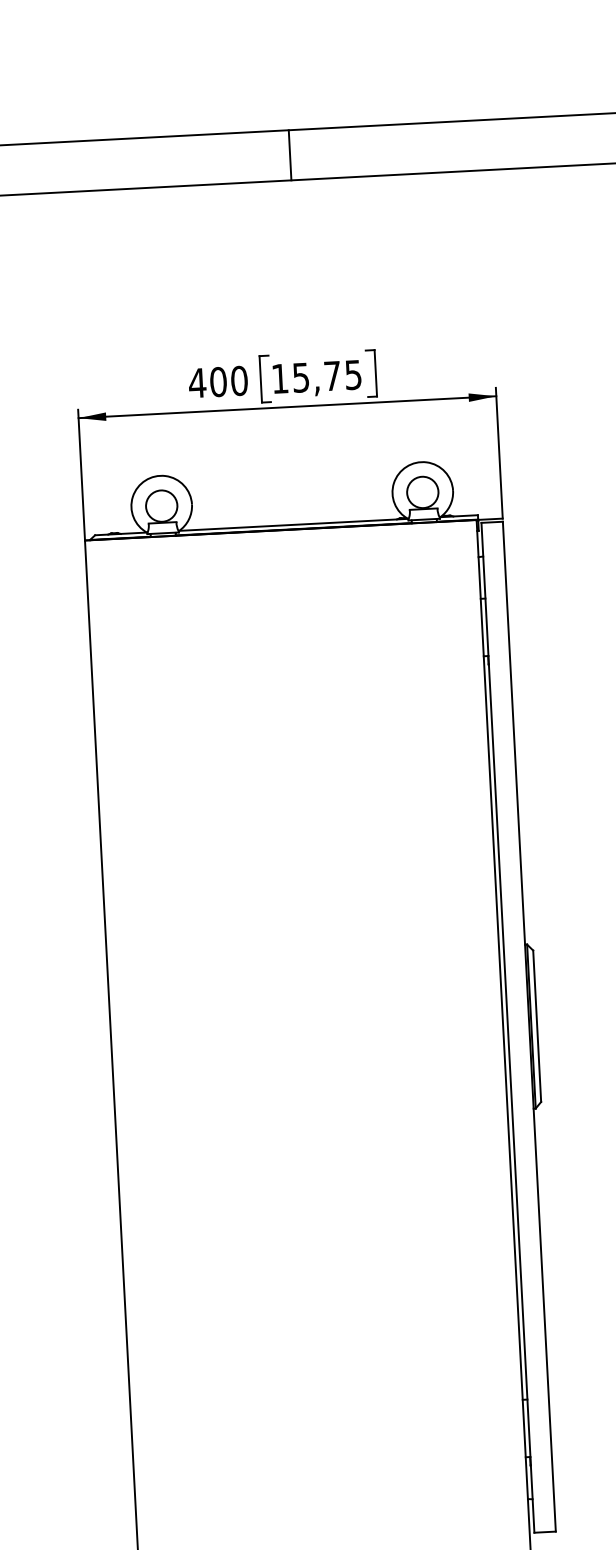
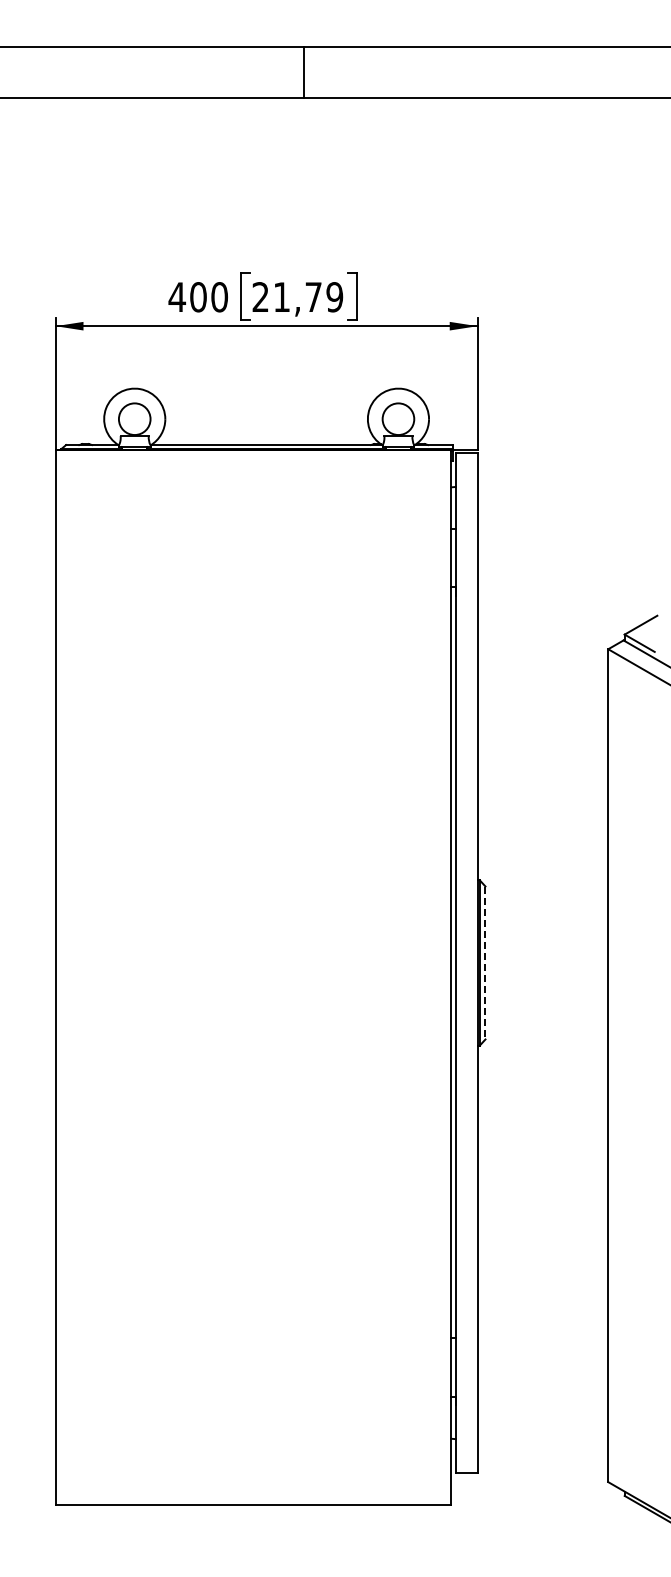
line: (290, 155) -> (303, 72), moved
text: (316, 377) -> (297, 297), 15,75 -> 21,79
line: (537, 1026) -> (485, 963), solid -> dashed

